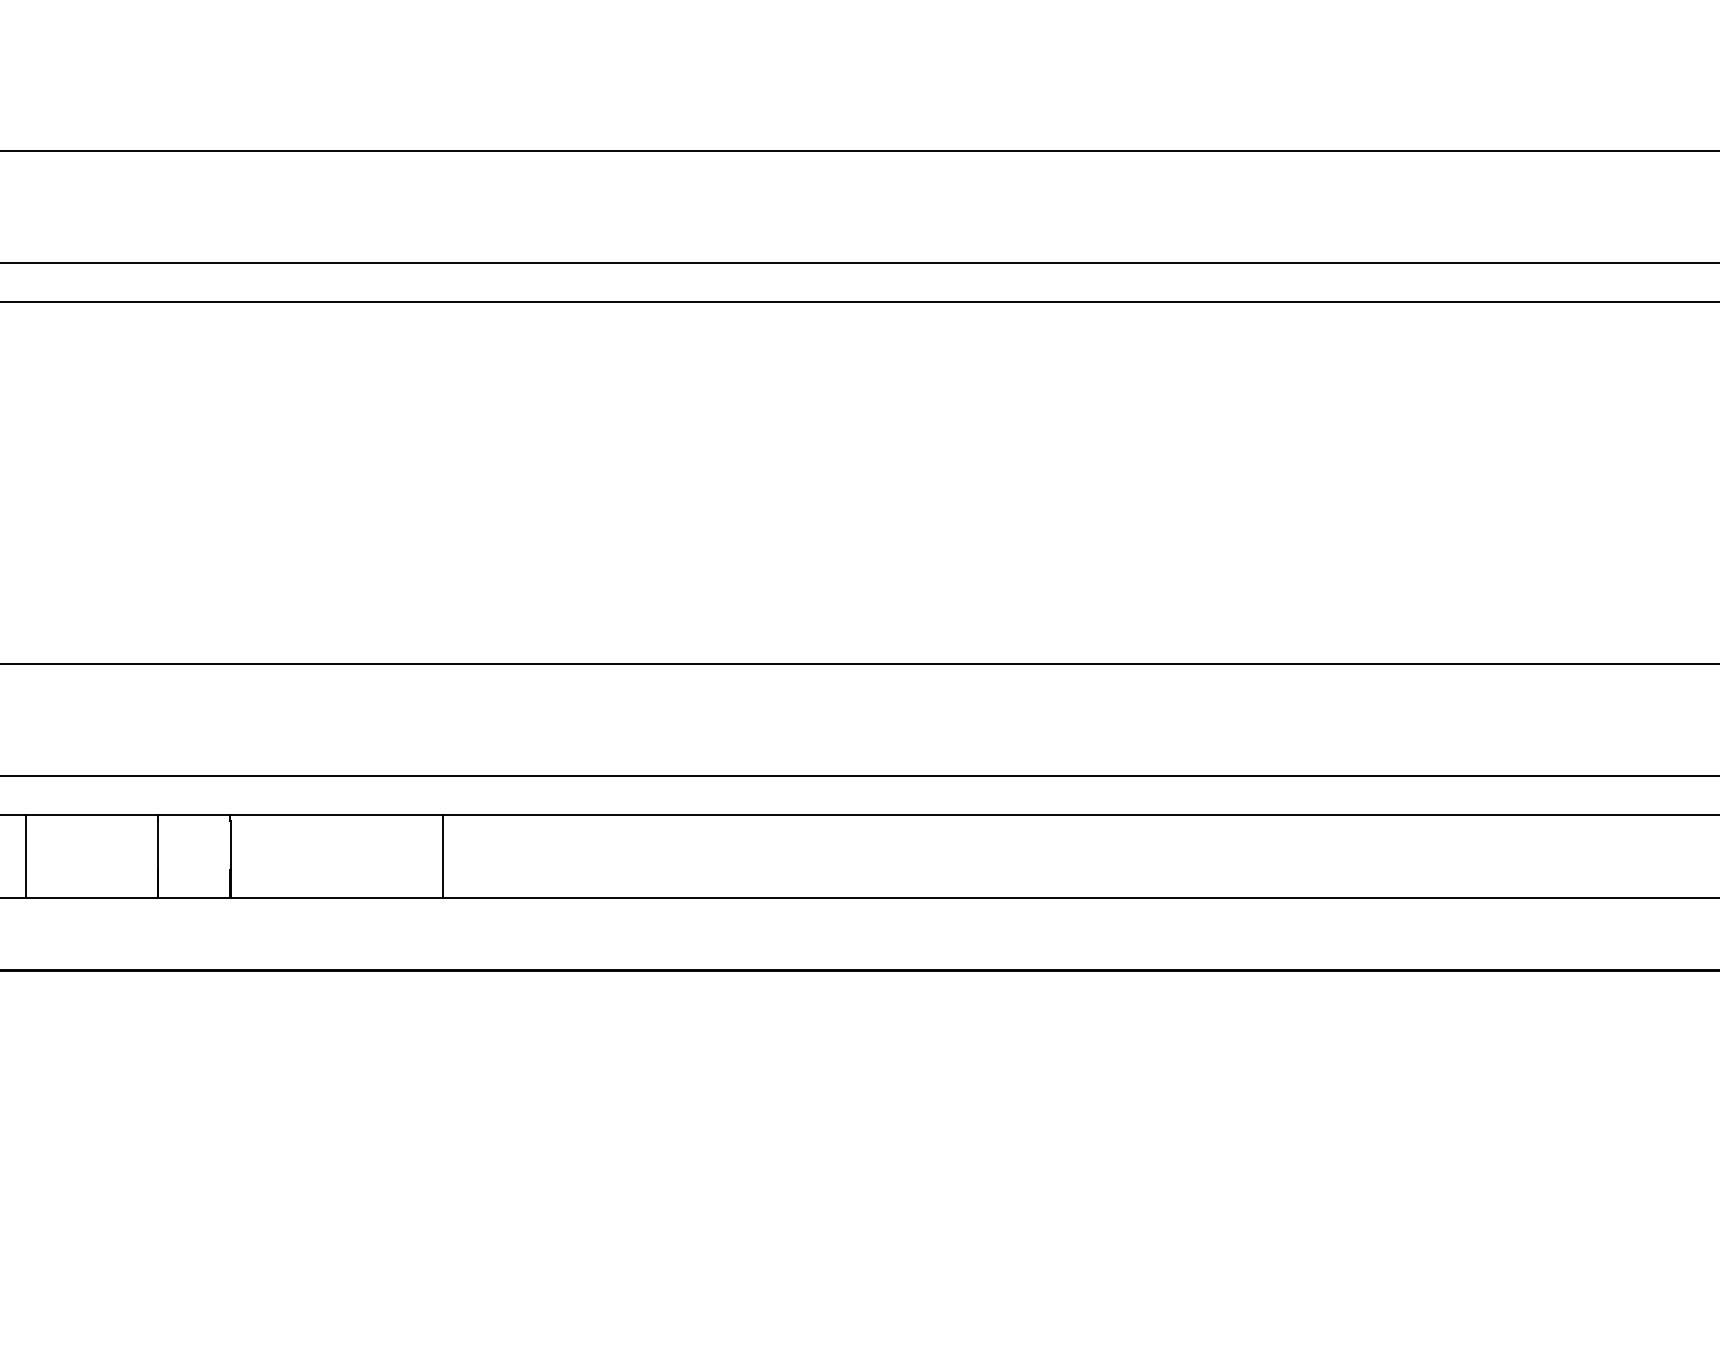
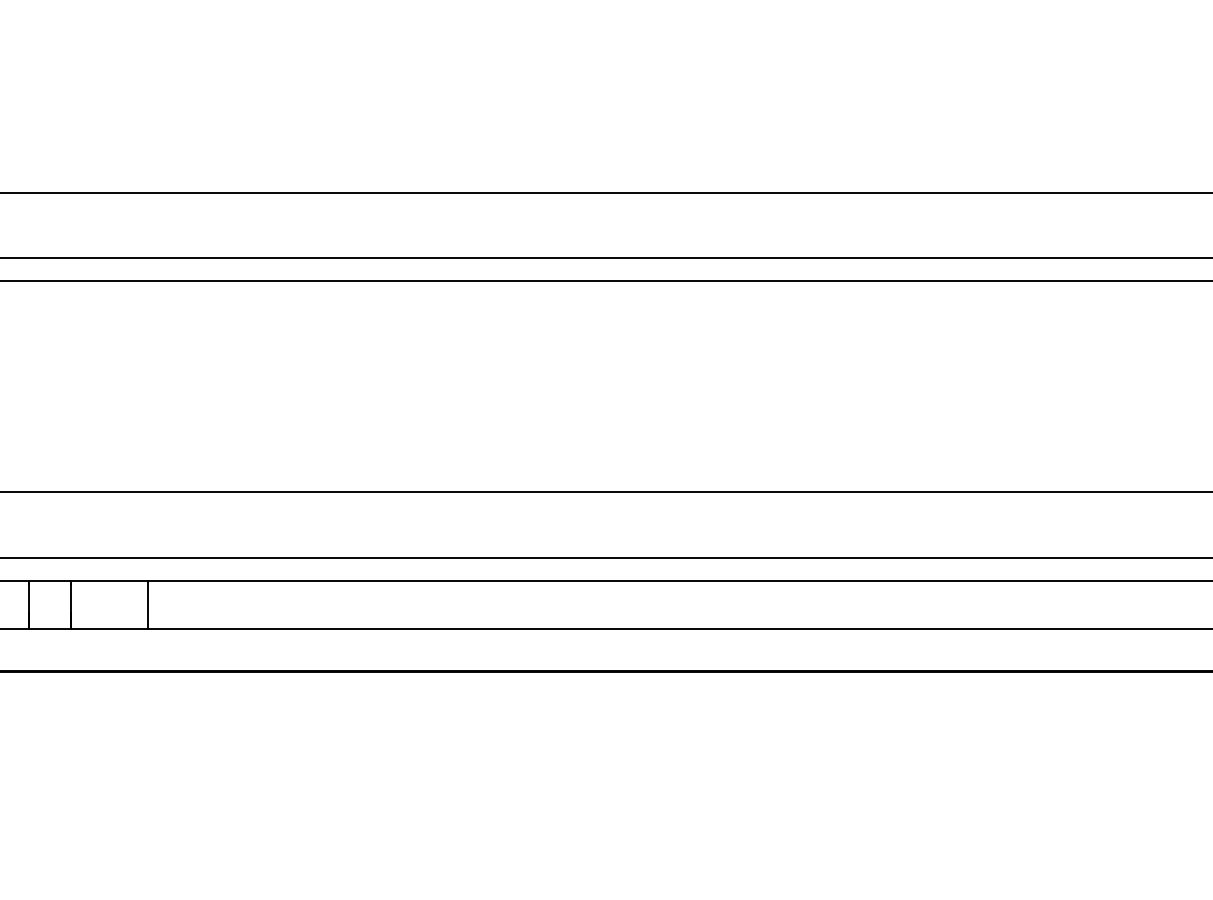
line: (443, 855) -> (148, 604), moved

